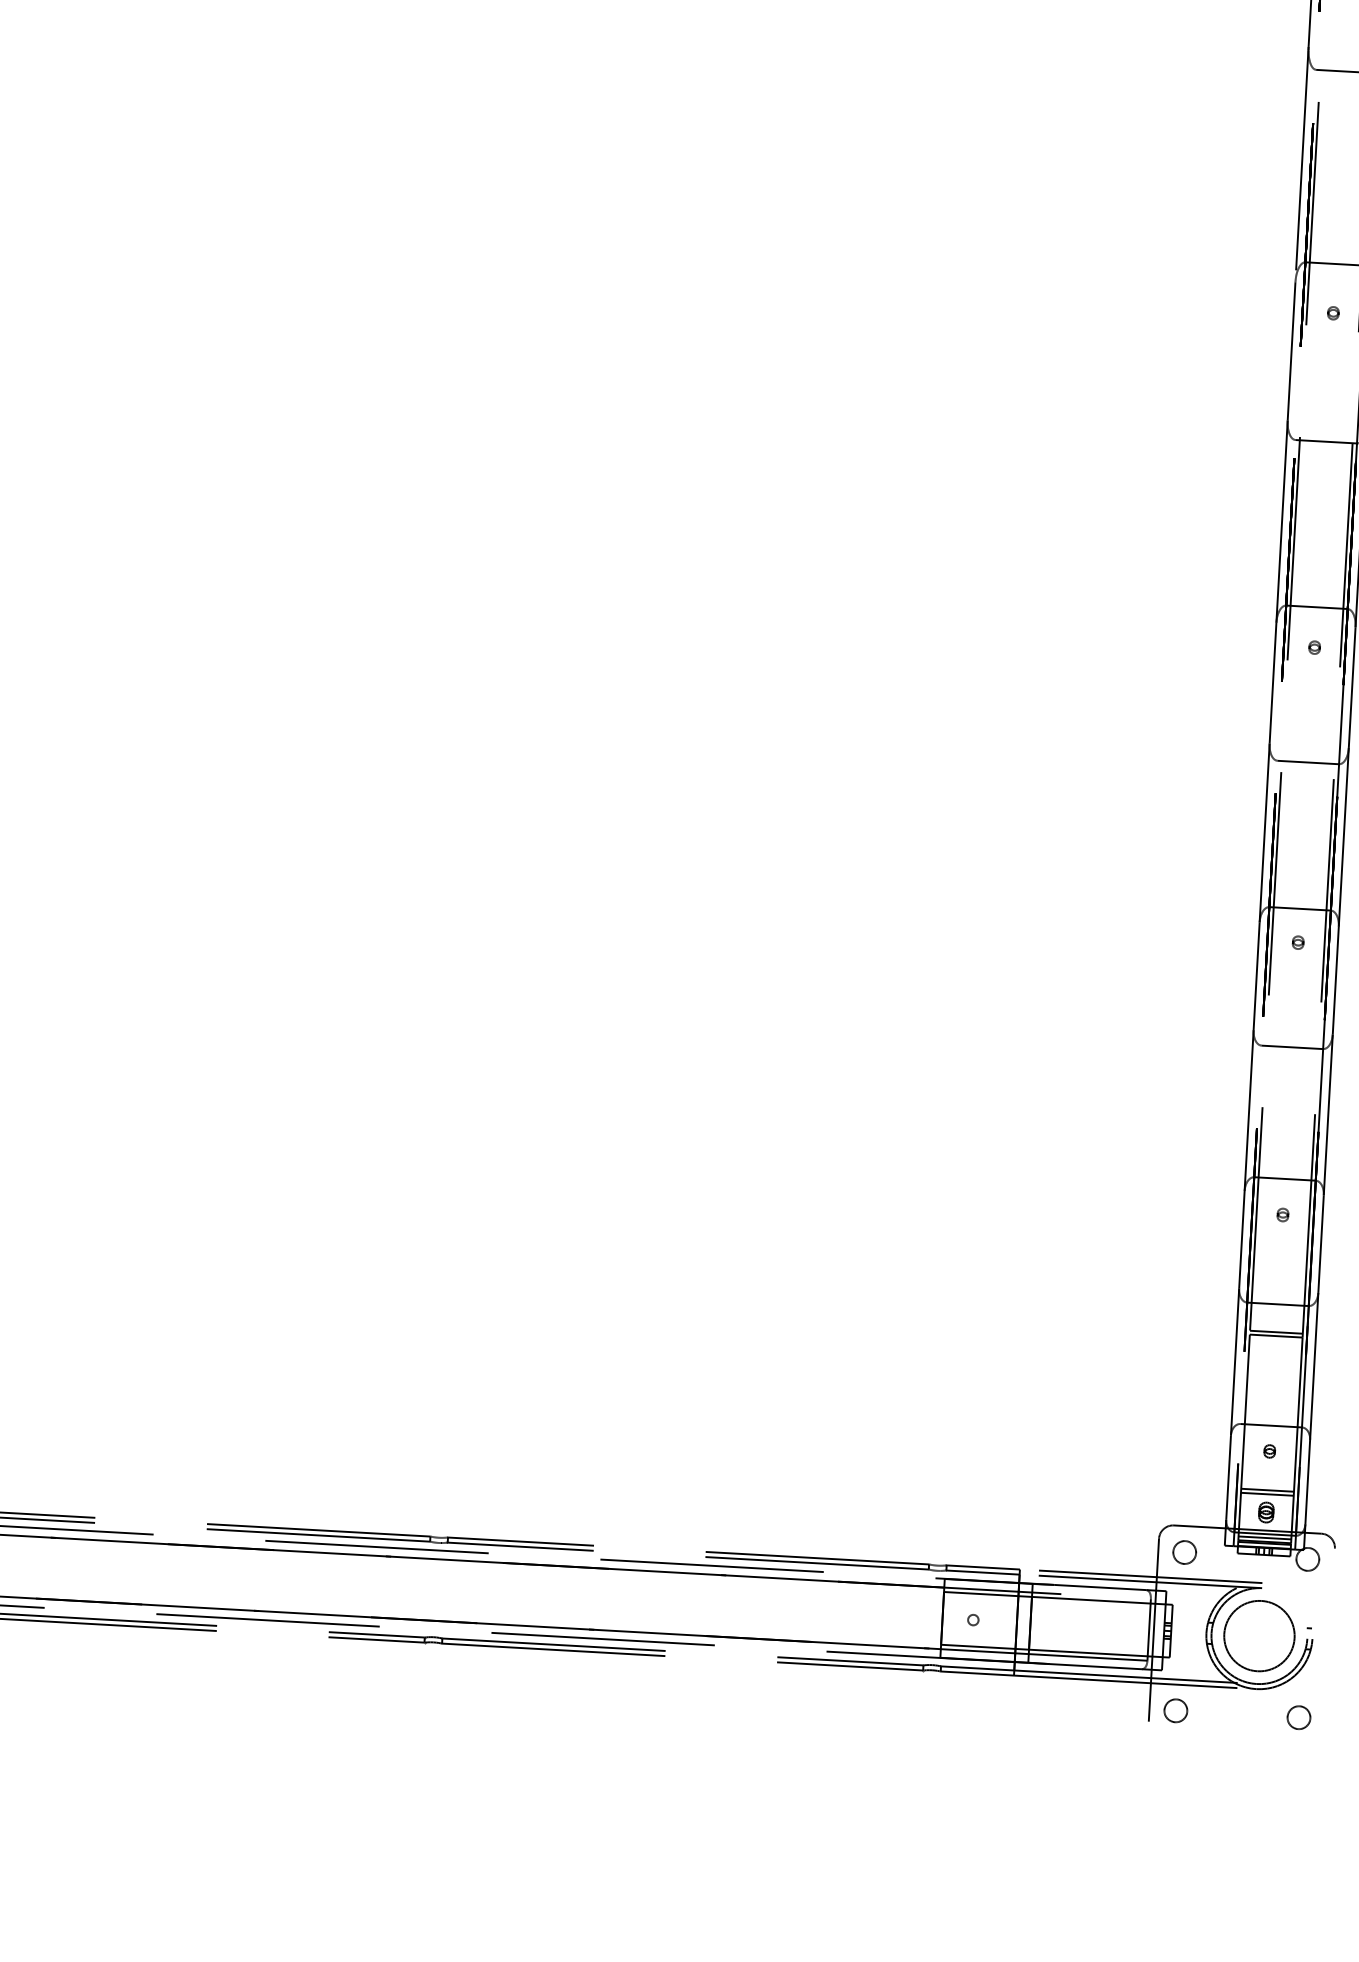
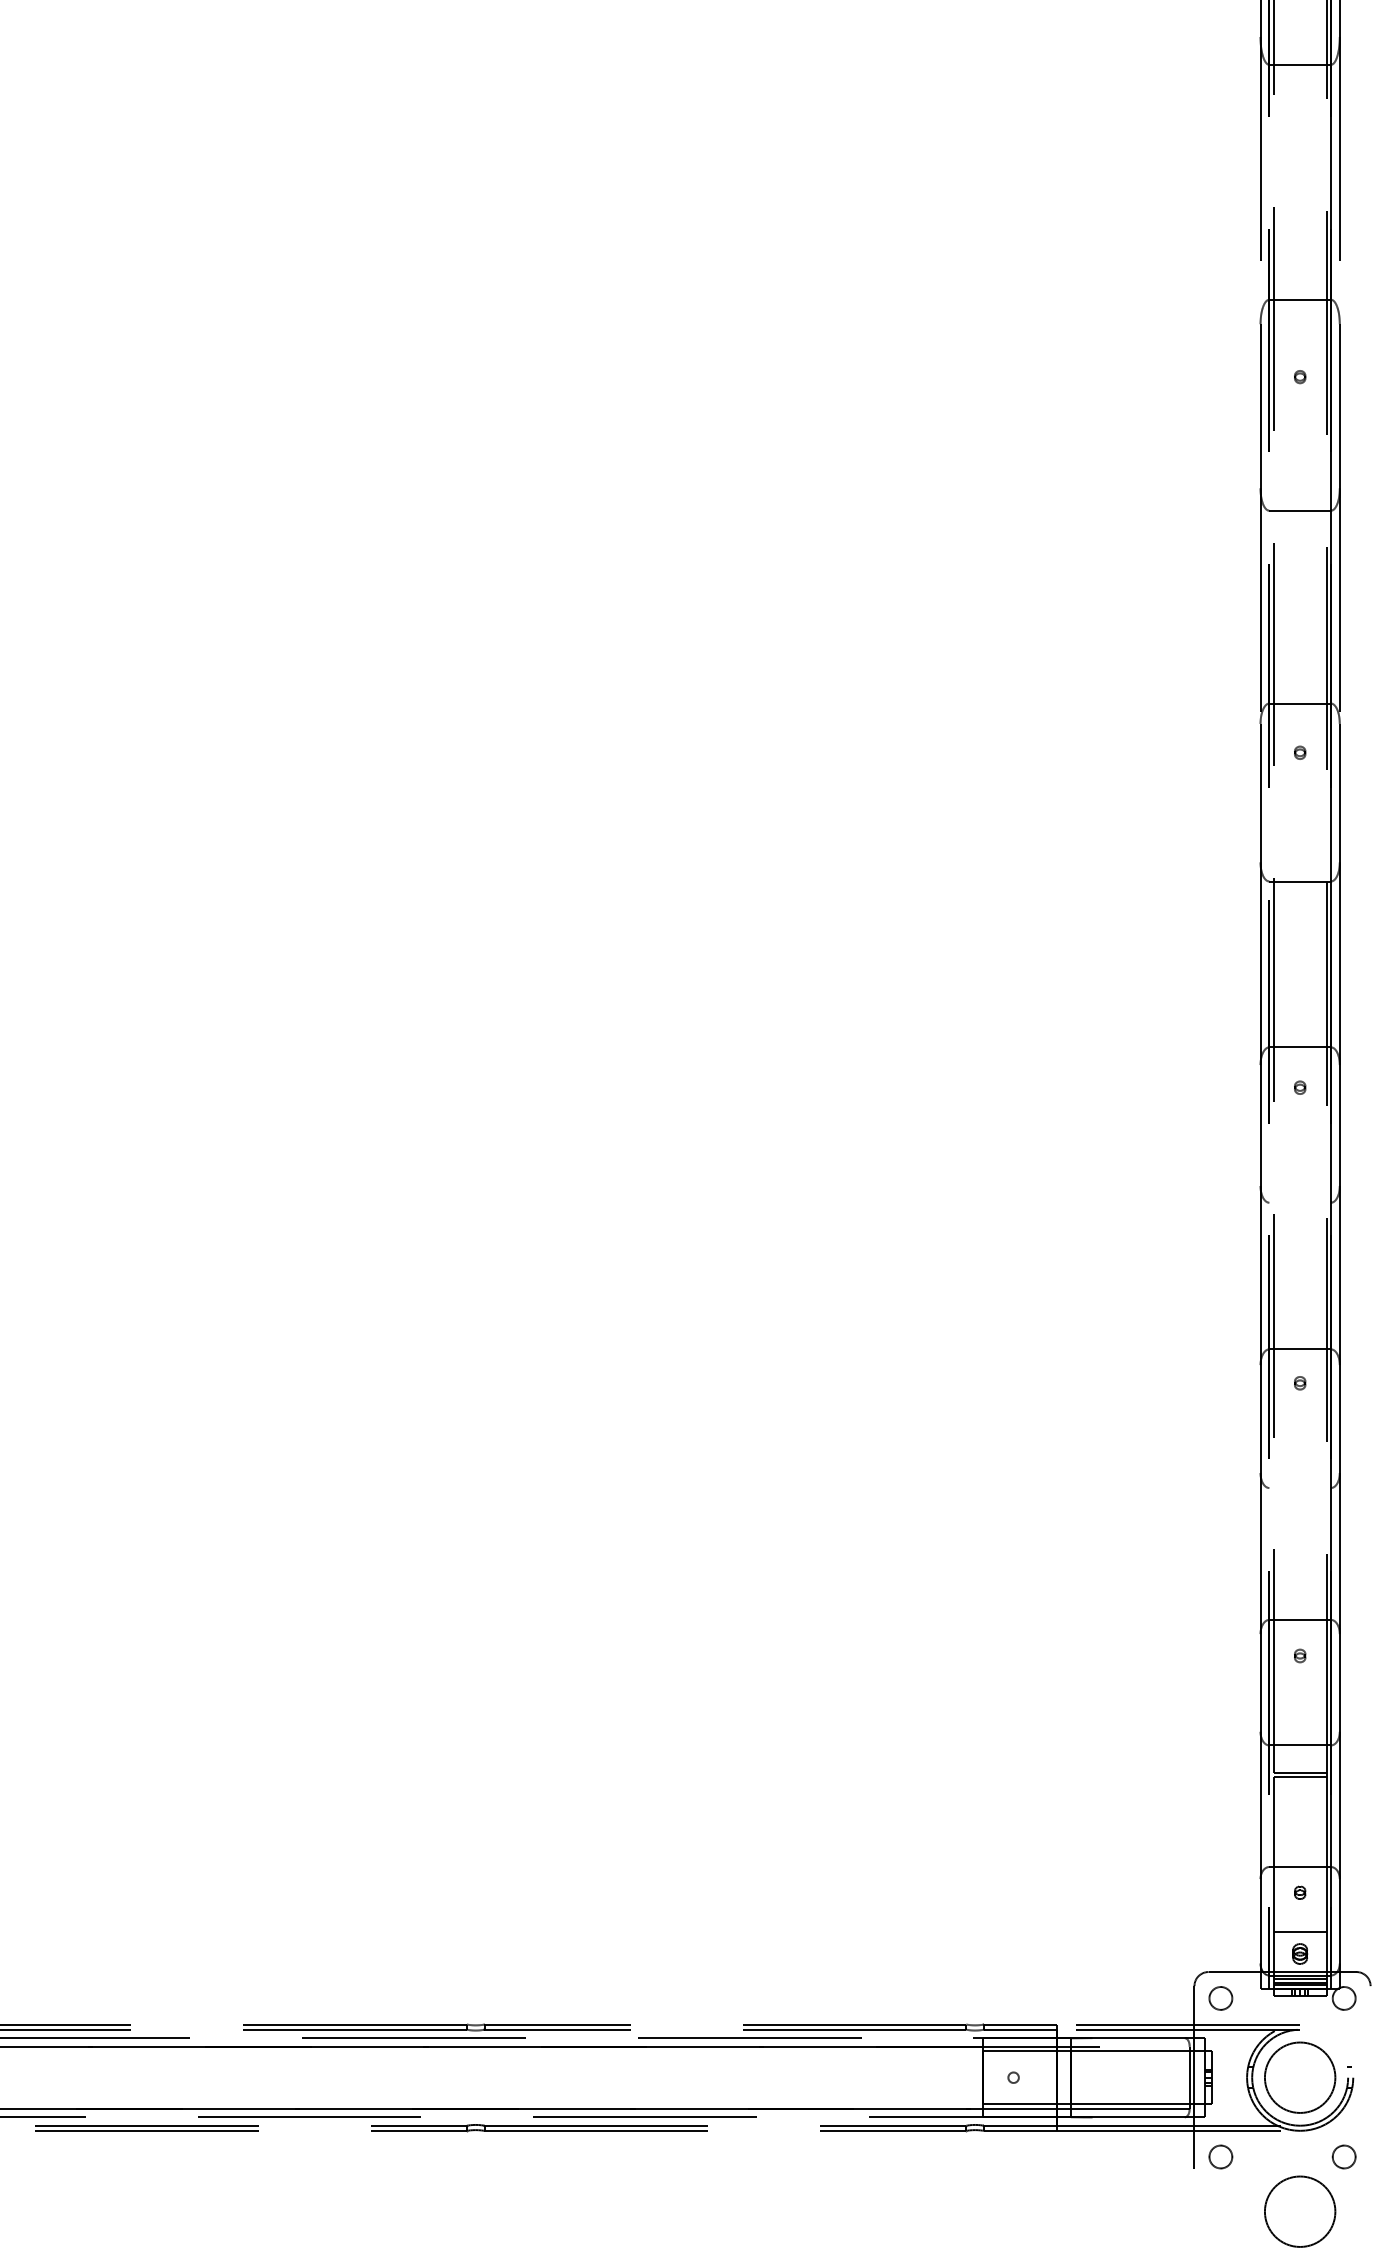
line: (1307, 762) -> (1299, 1202), removed
line: (1291, 1047) -> (1299, 1488), removed
line: (1266, 1494) -> (1299, 1935), removed
circle: (1252, 1769) -> (1300, 2211), added

